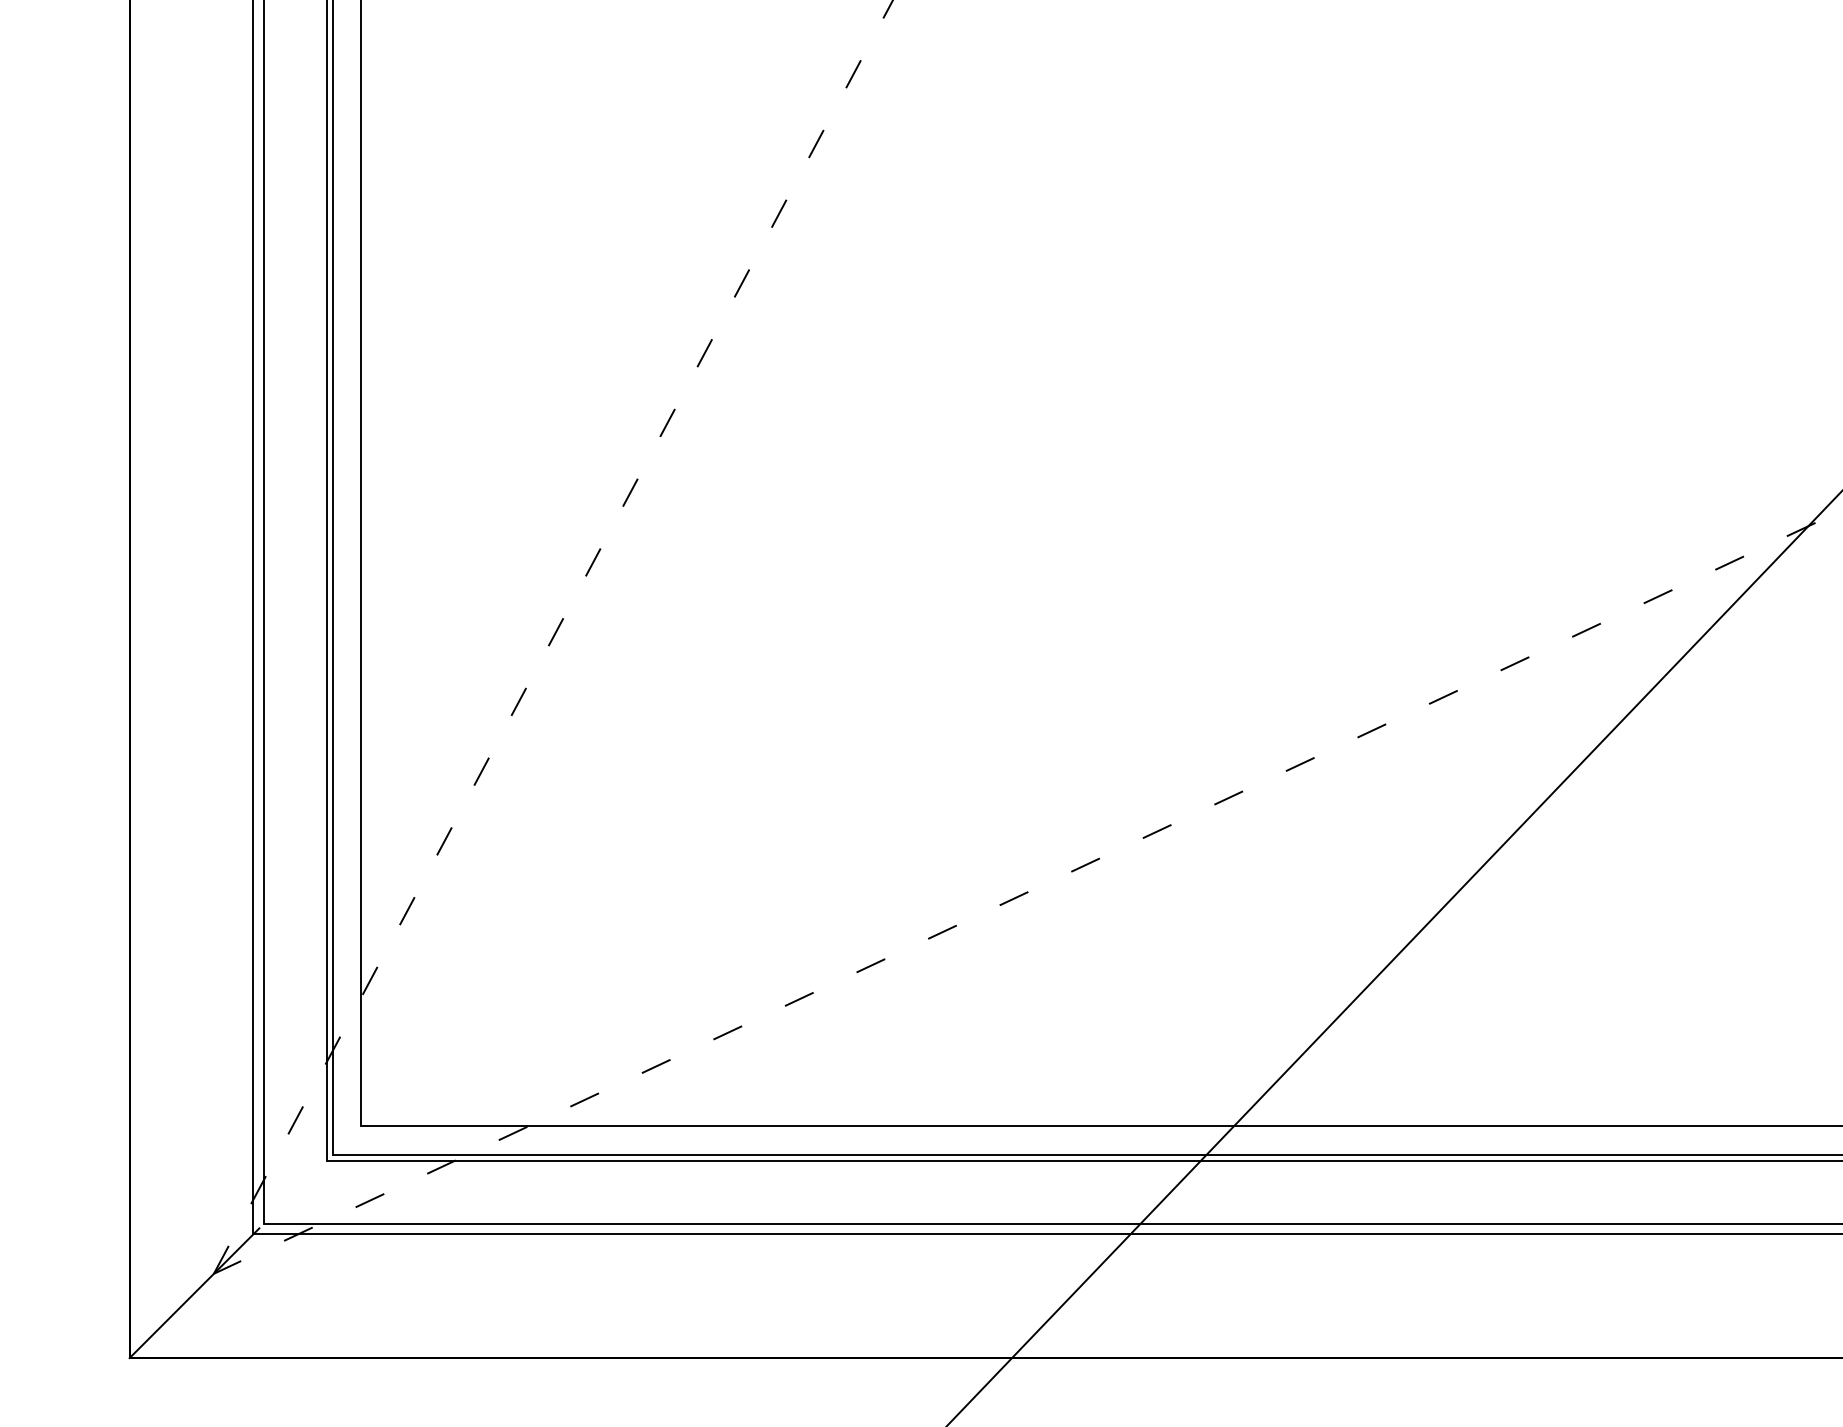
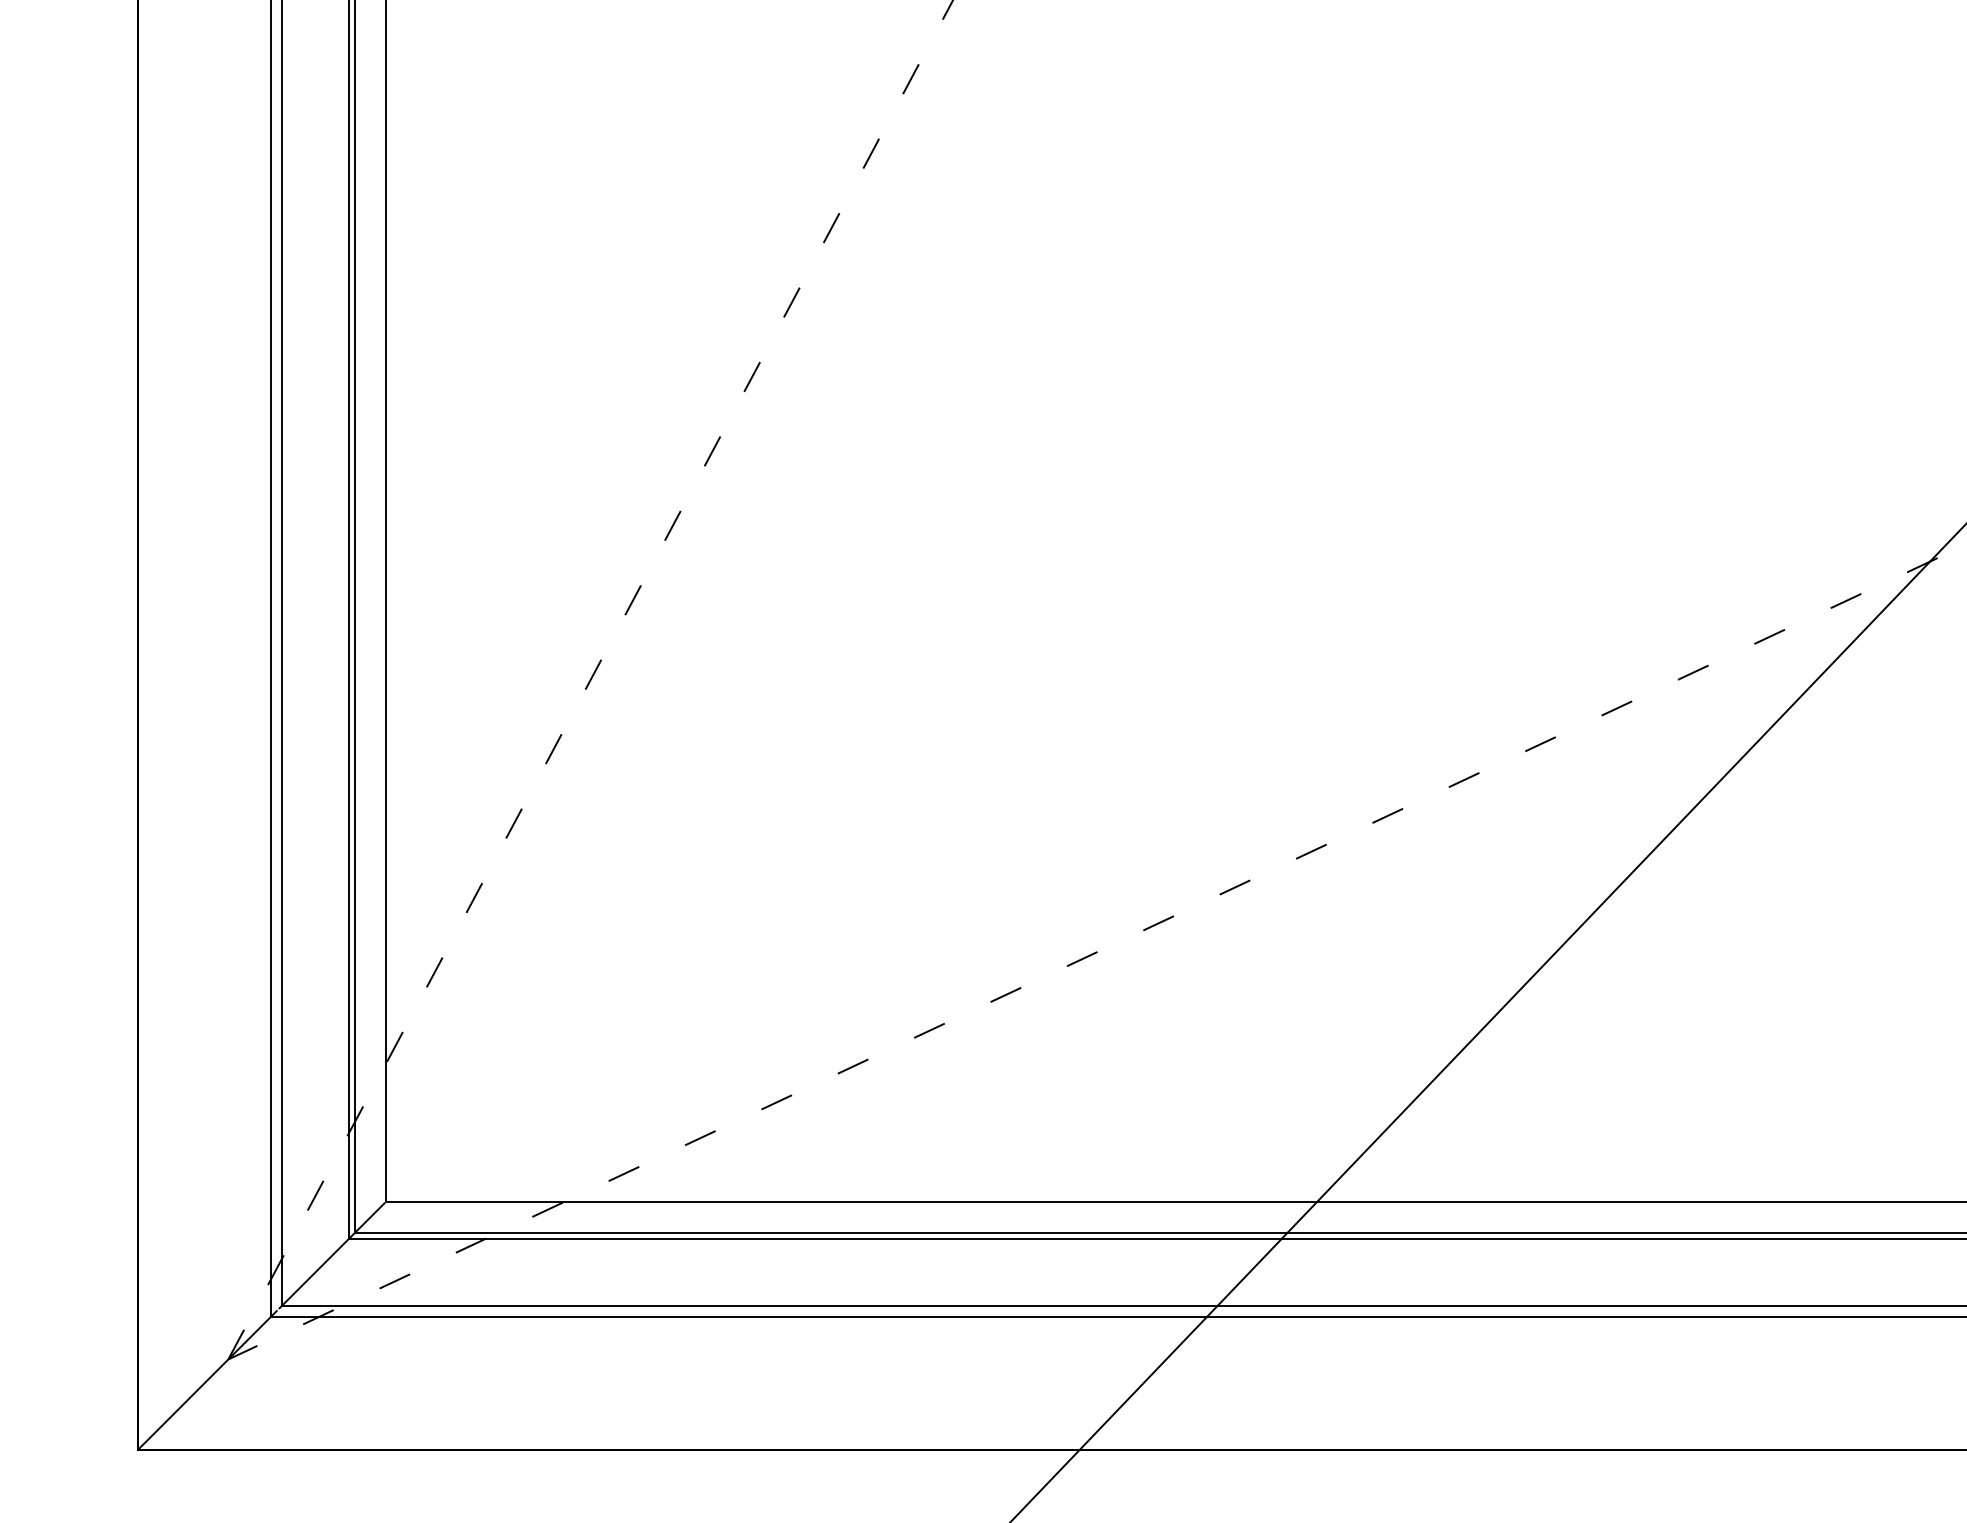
line: (310, 1176) -> (331, 1255), added

